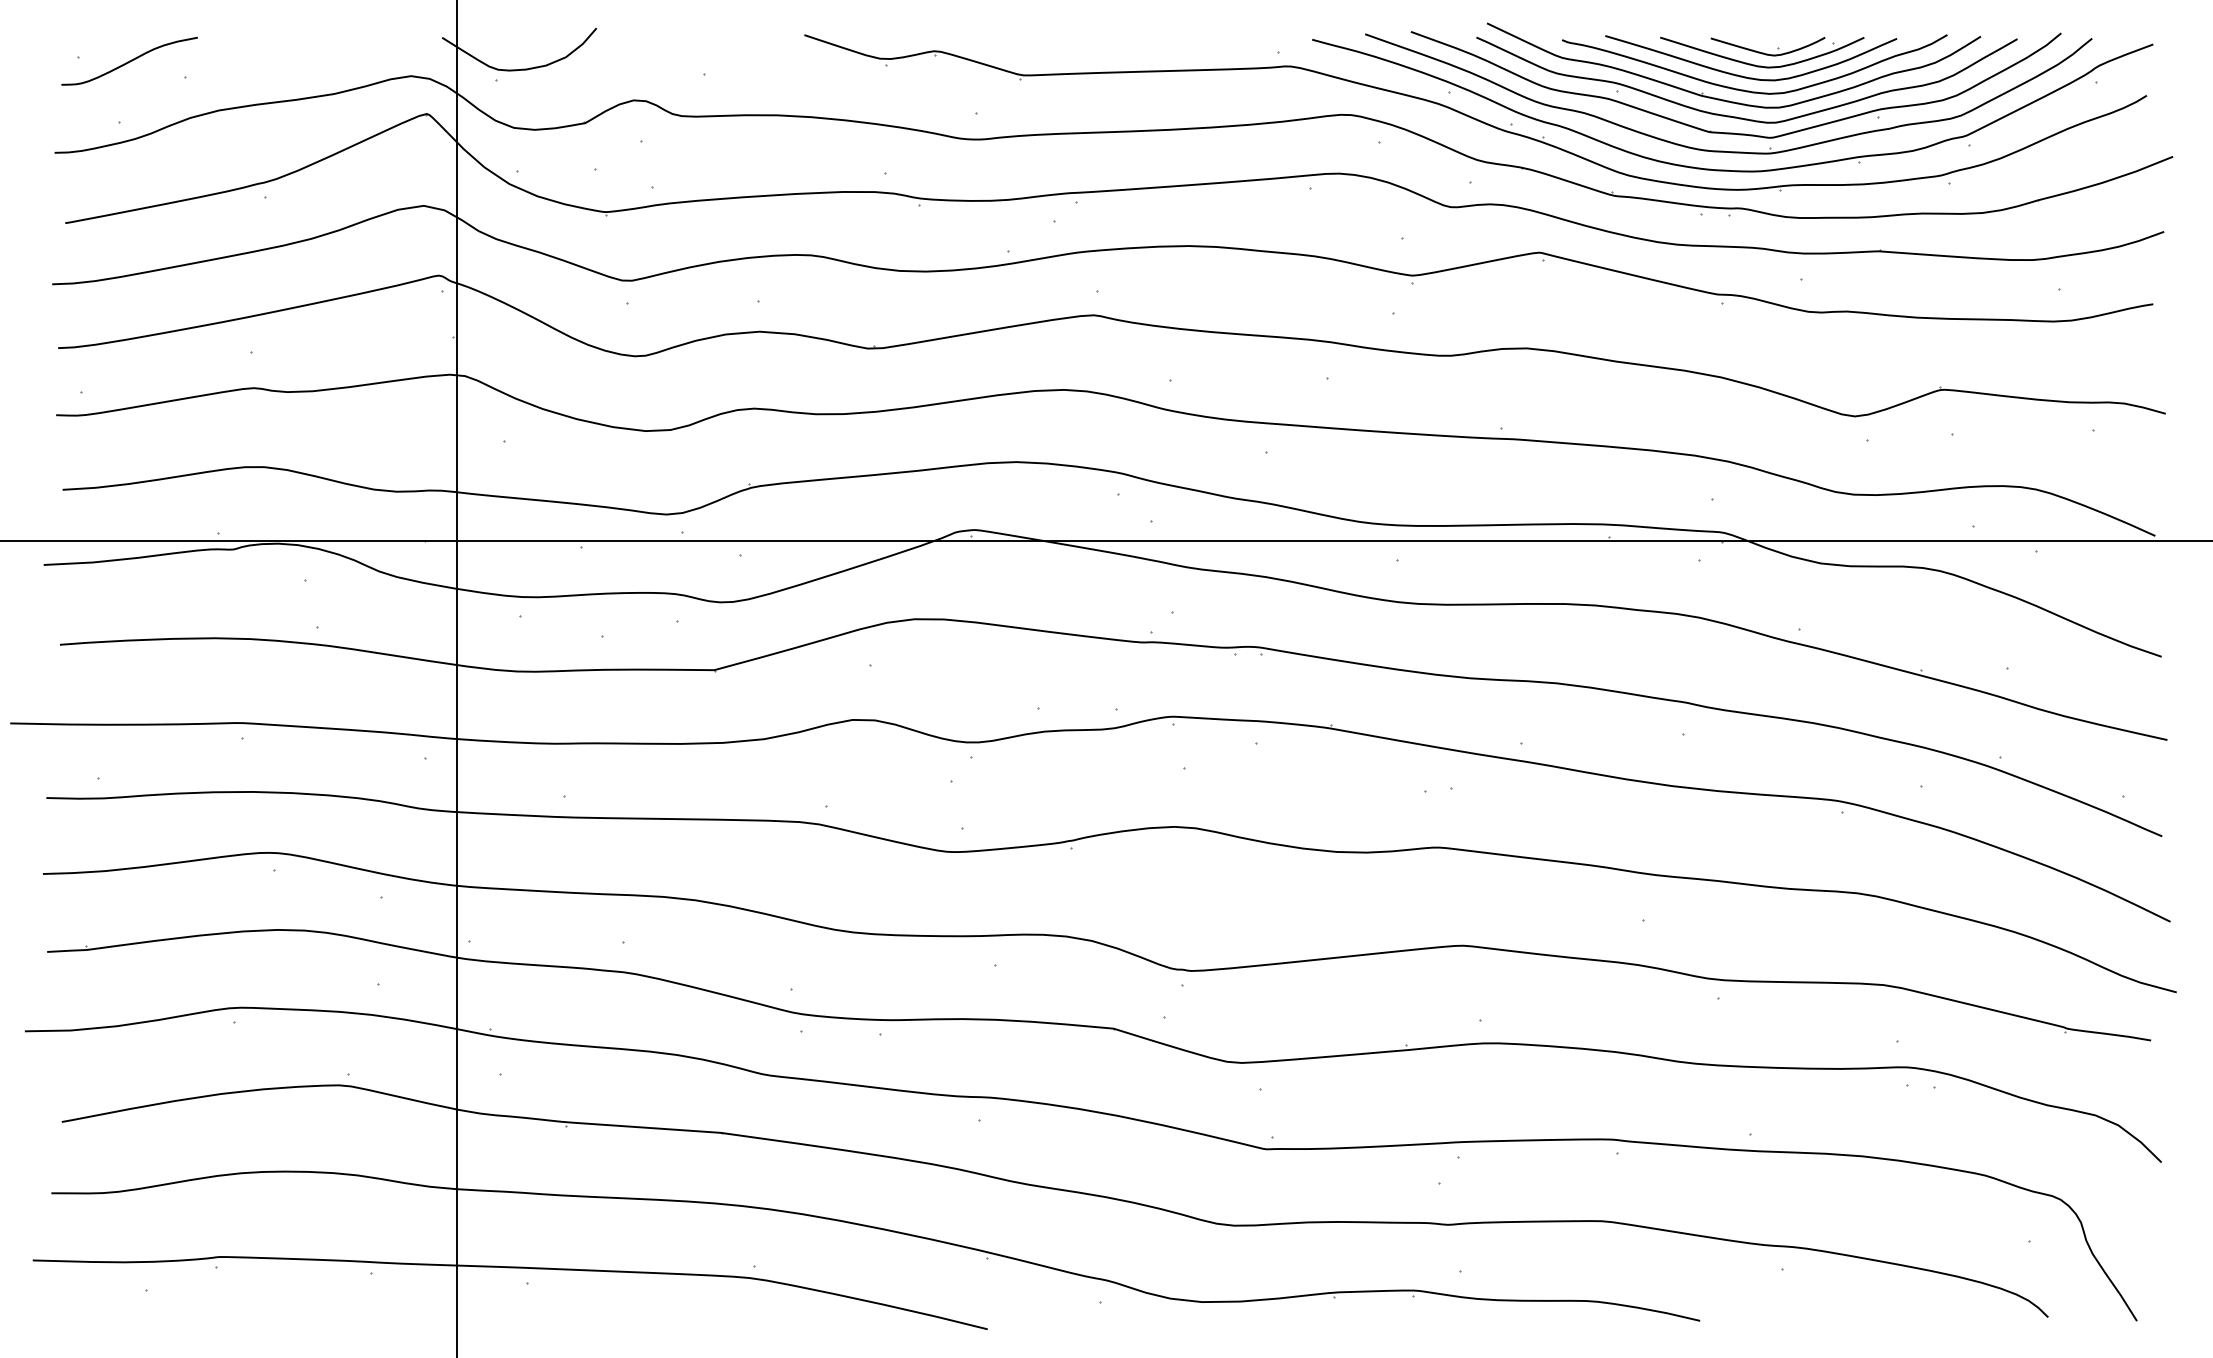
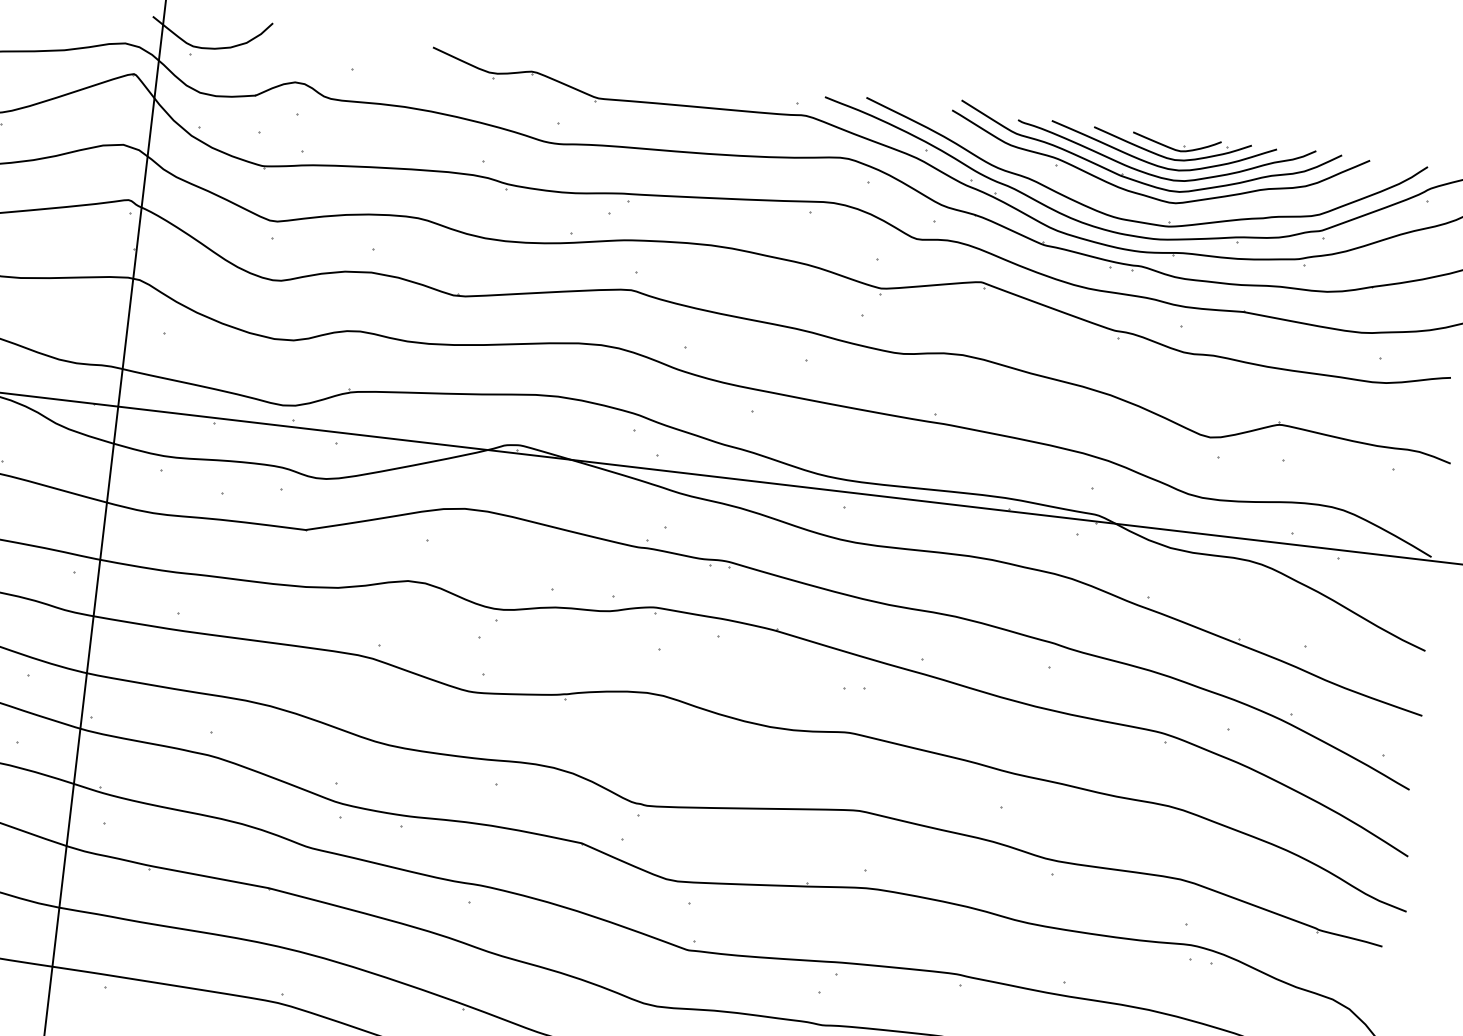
part: (1733, 132) -> (1142, 207), removed

